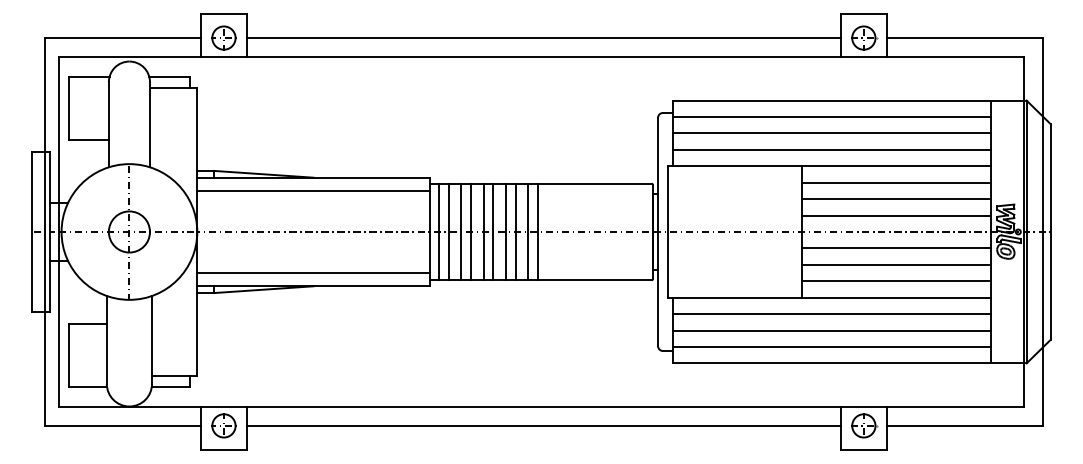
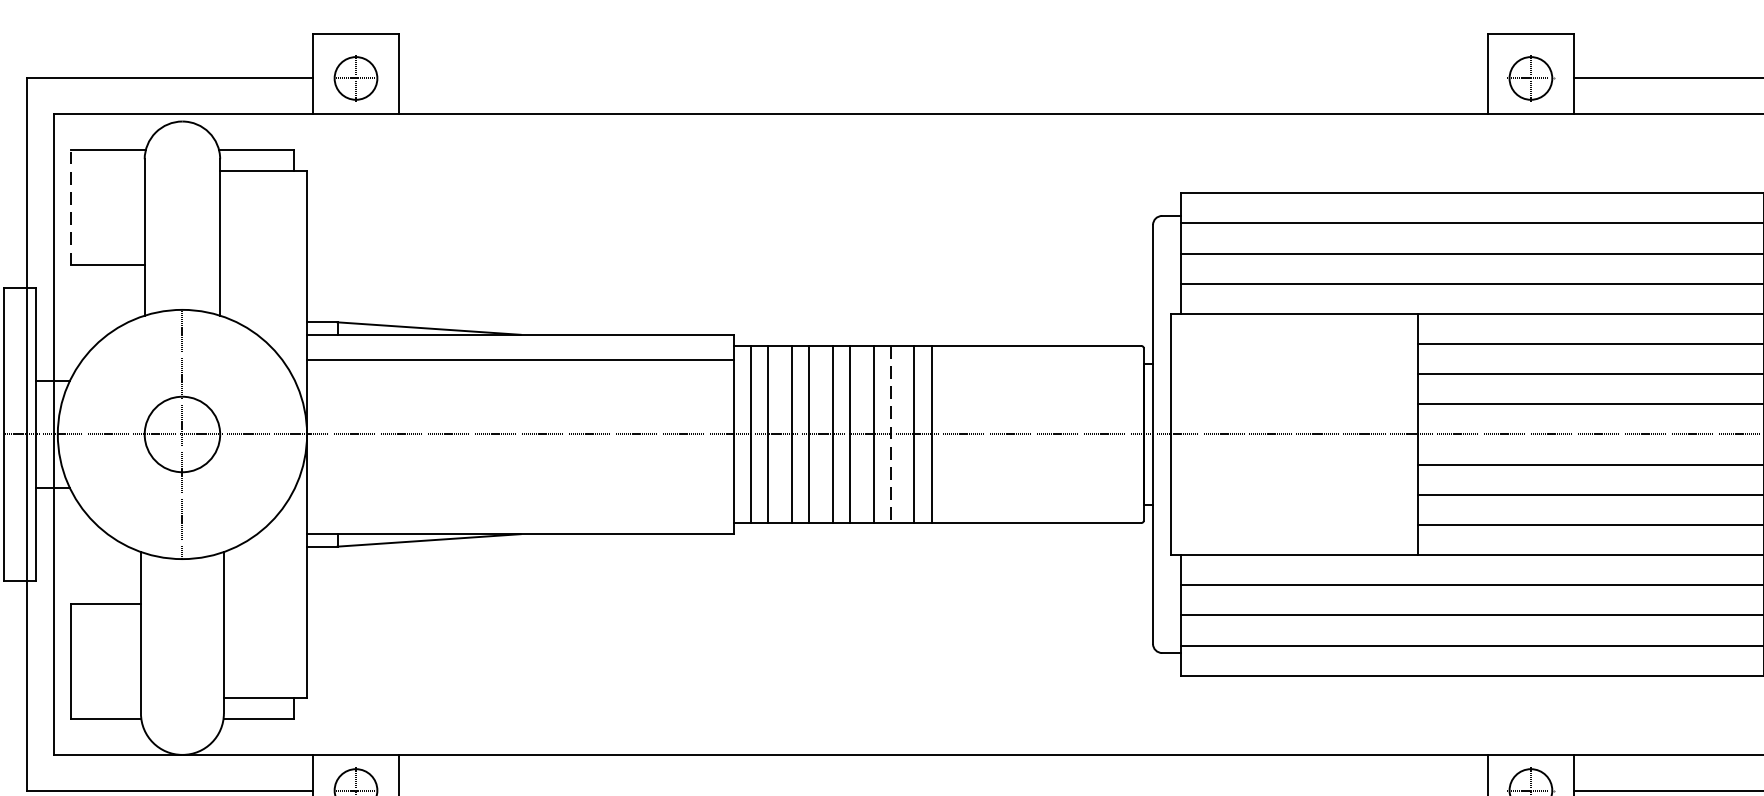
line: (543, 38) -> (942, 79), removed
line: (68, 108) -> (70, 207), solid -> dashed
line: (515, 232) -> (891, 435), solid -> dashed
line: (313, 272) -> (520, 508), removed
line: (543, 425) -> (942, 789), removed

